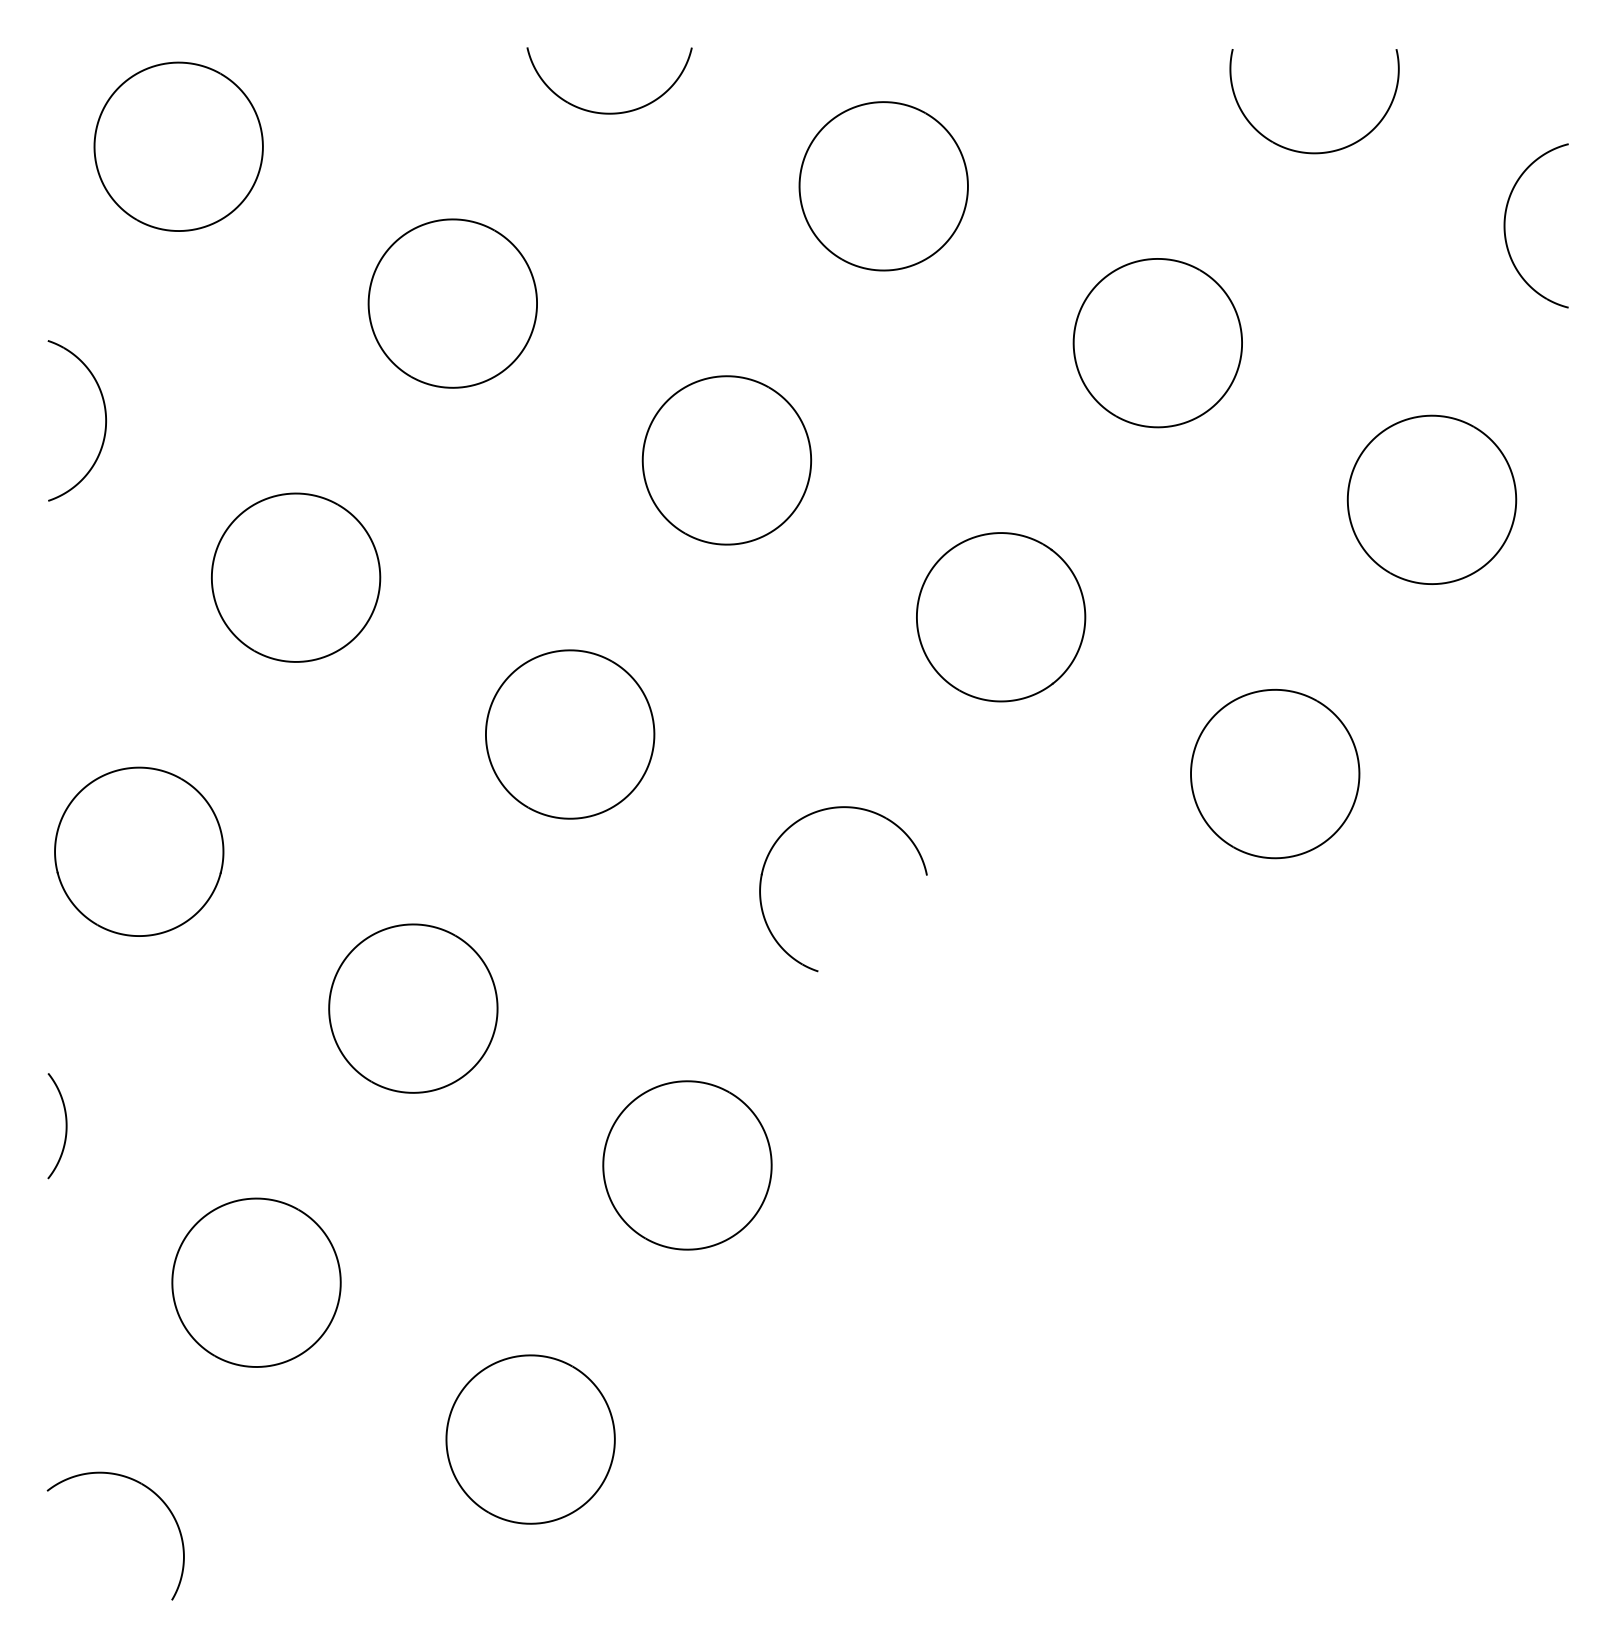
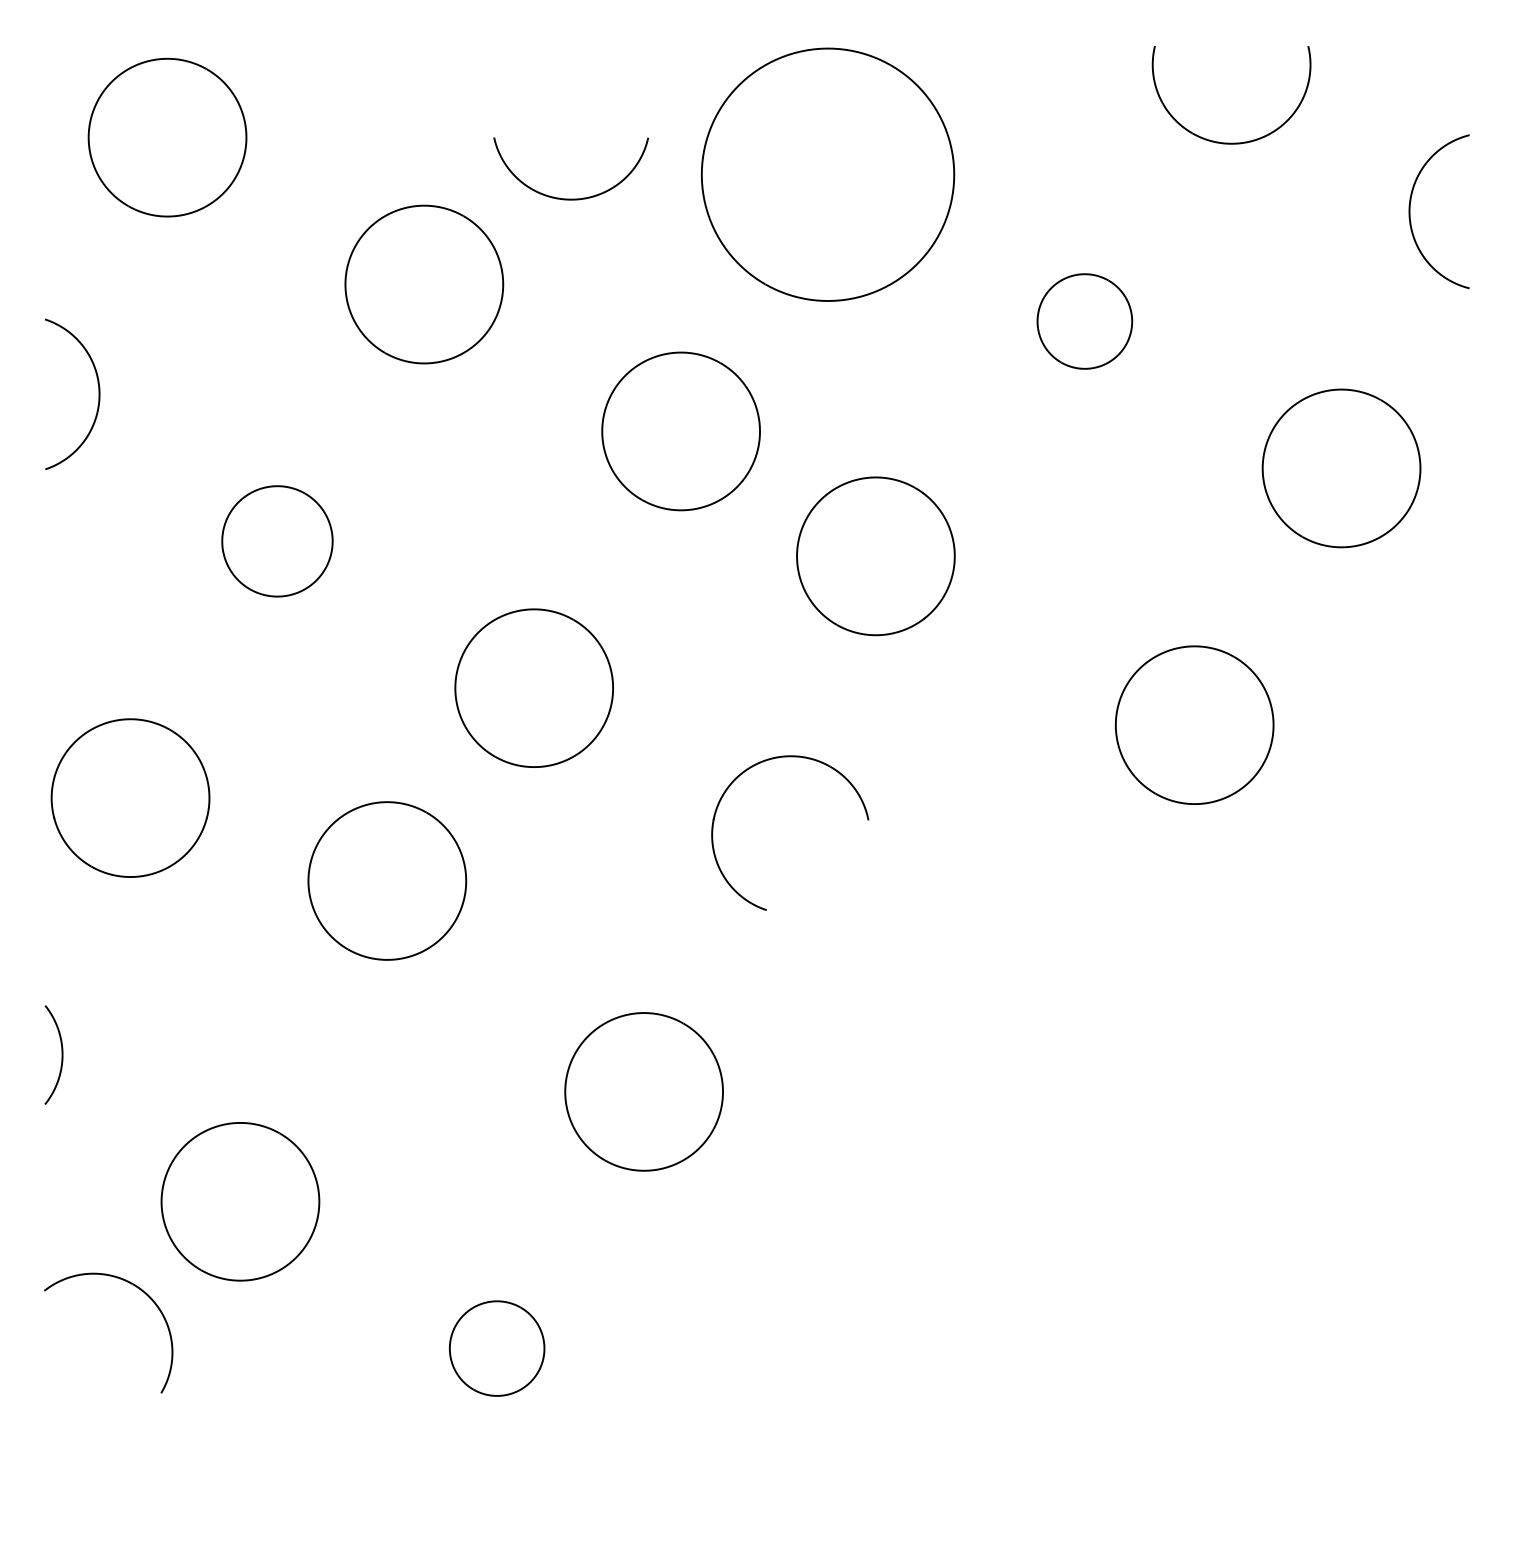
part: (608, 112) -> (570, 198), moved
part: (883, 186) -> (827, 174), size x1.6
part: (1157, 343) -> (1084, 321), size x0.6
part: (296, 577) -> (277, 541), size x0.7
part: (1000, 617) -> (875, 556), moved
part: (413, 1008) -> (387, 880), moved
part: (529, 1439) -> (496, 1348), size x0.6
part: (150, 1491) -> (141, 1291), moved

